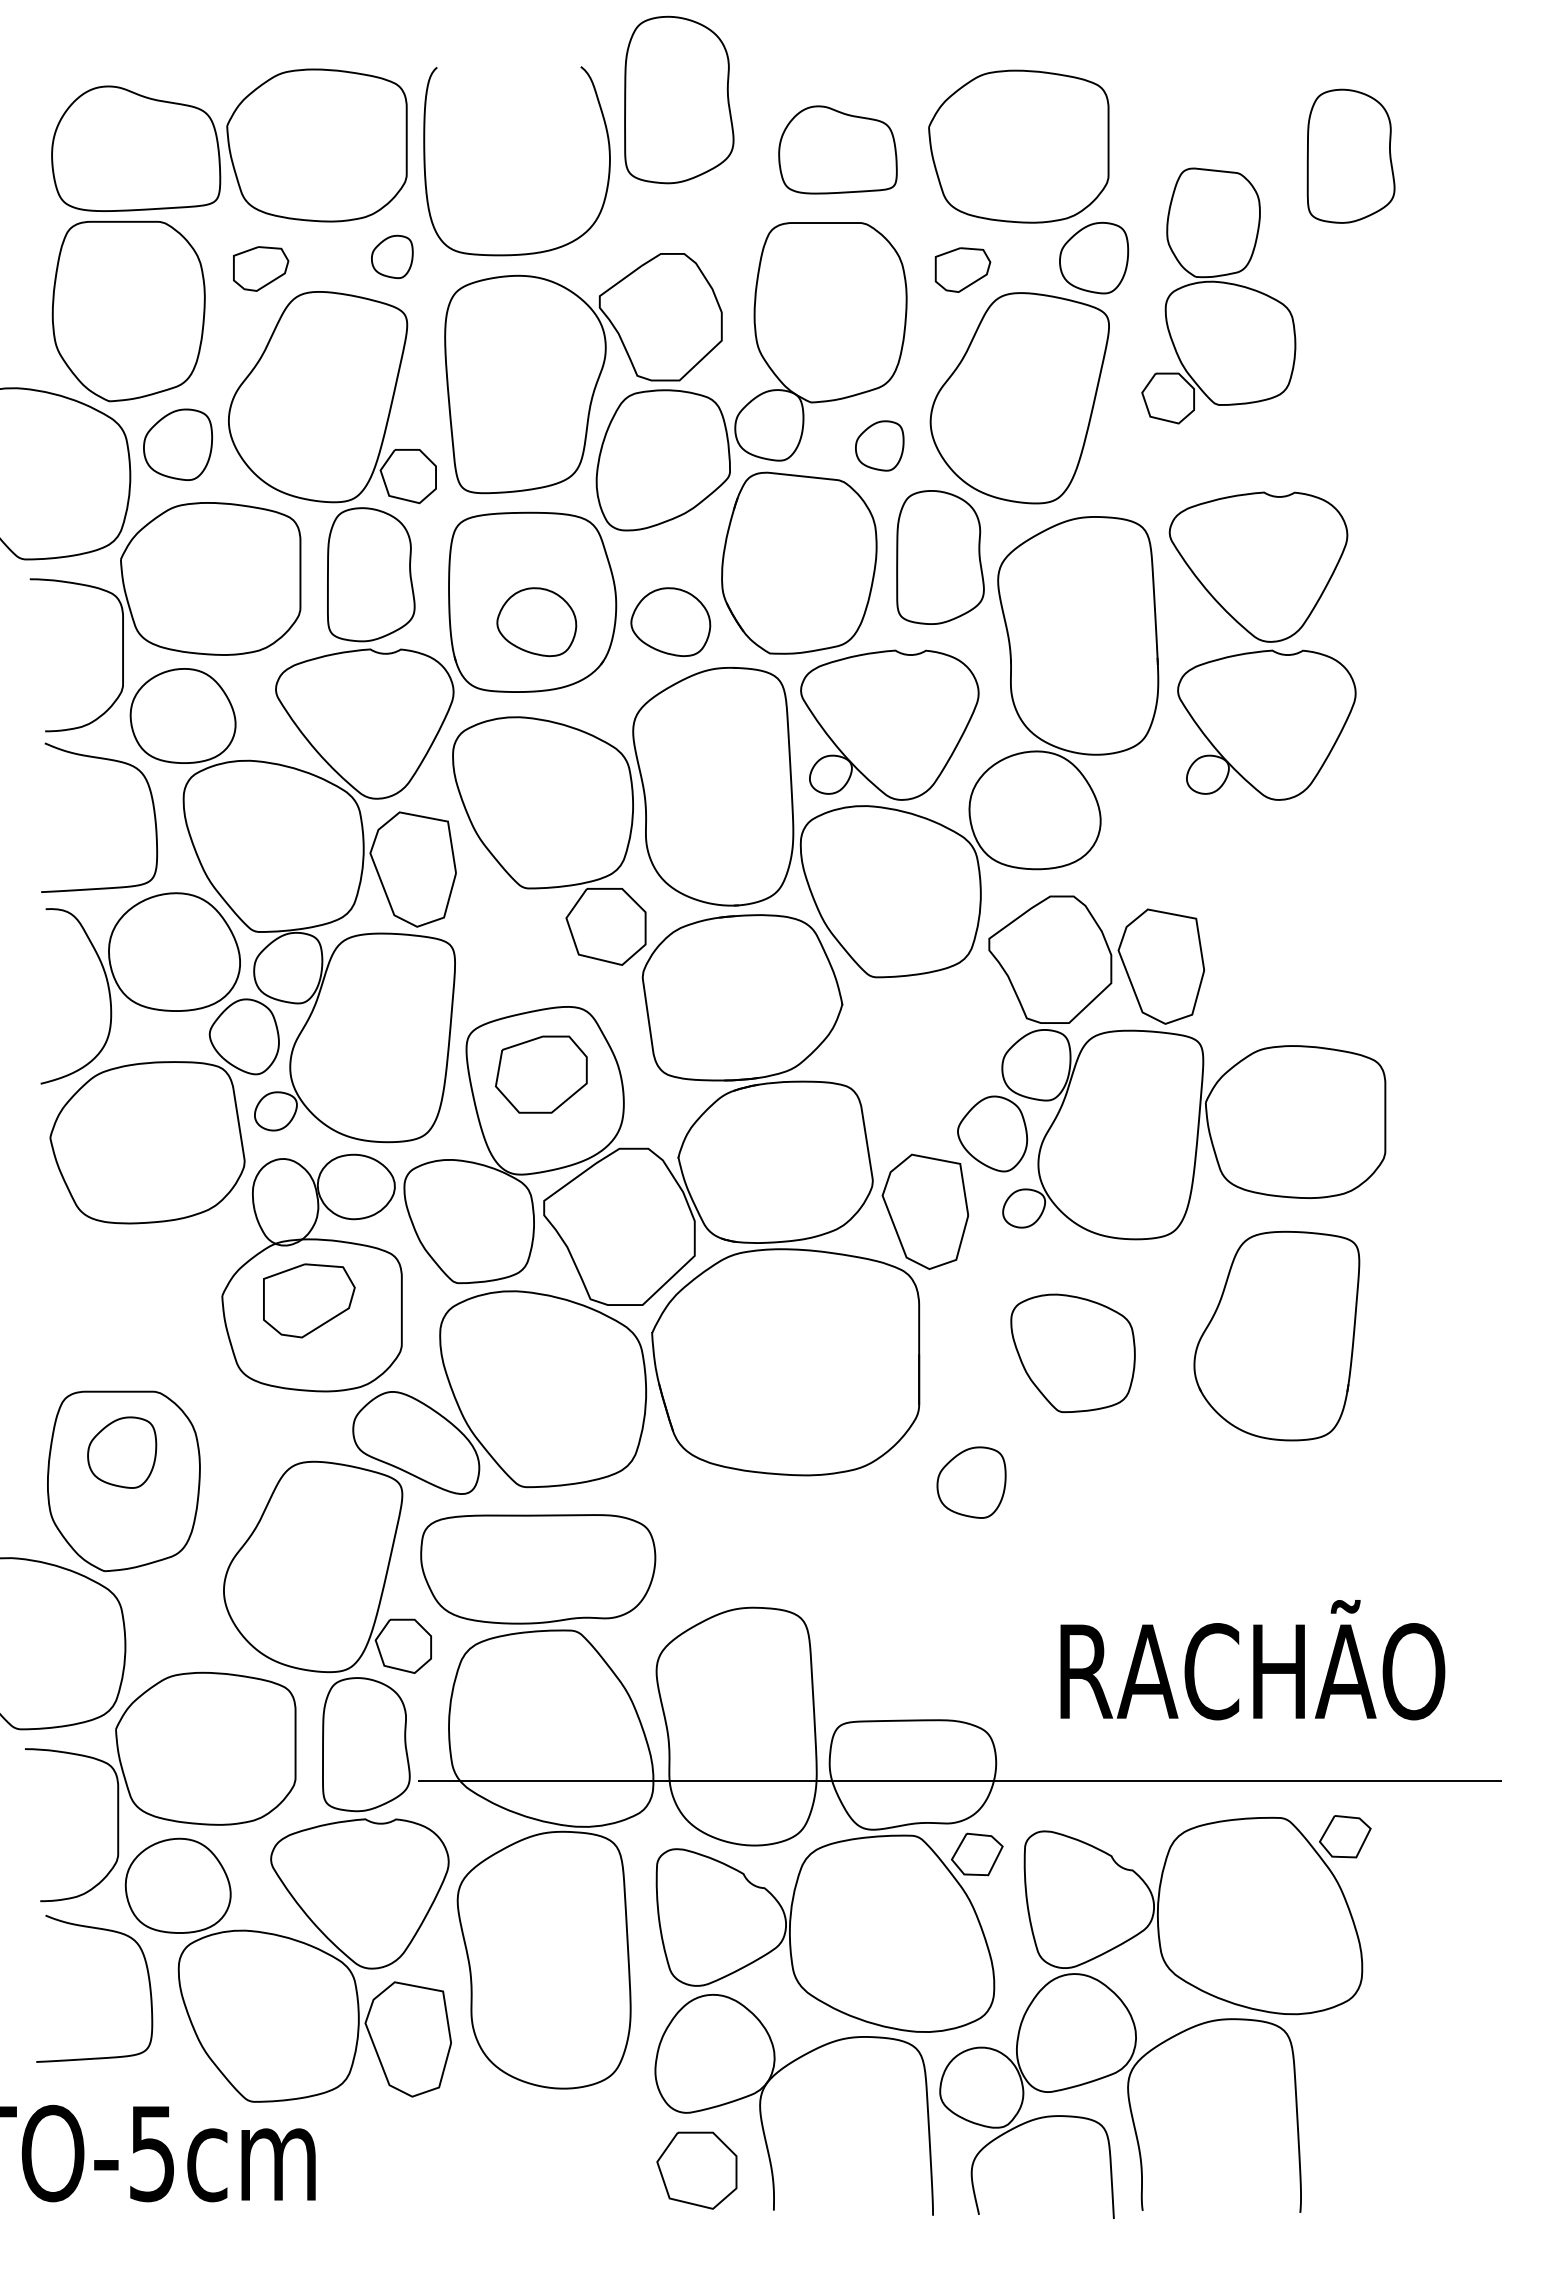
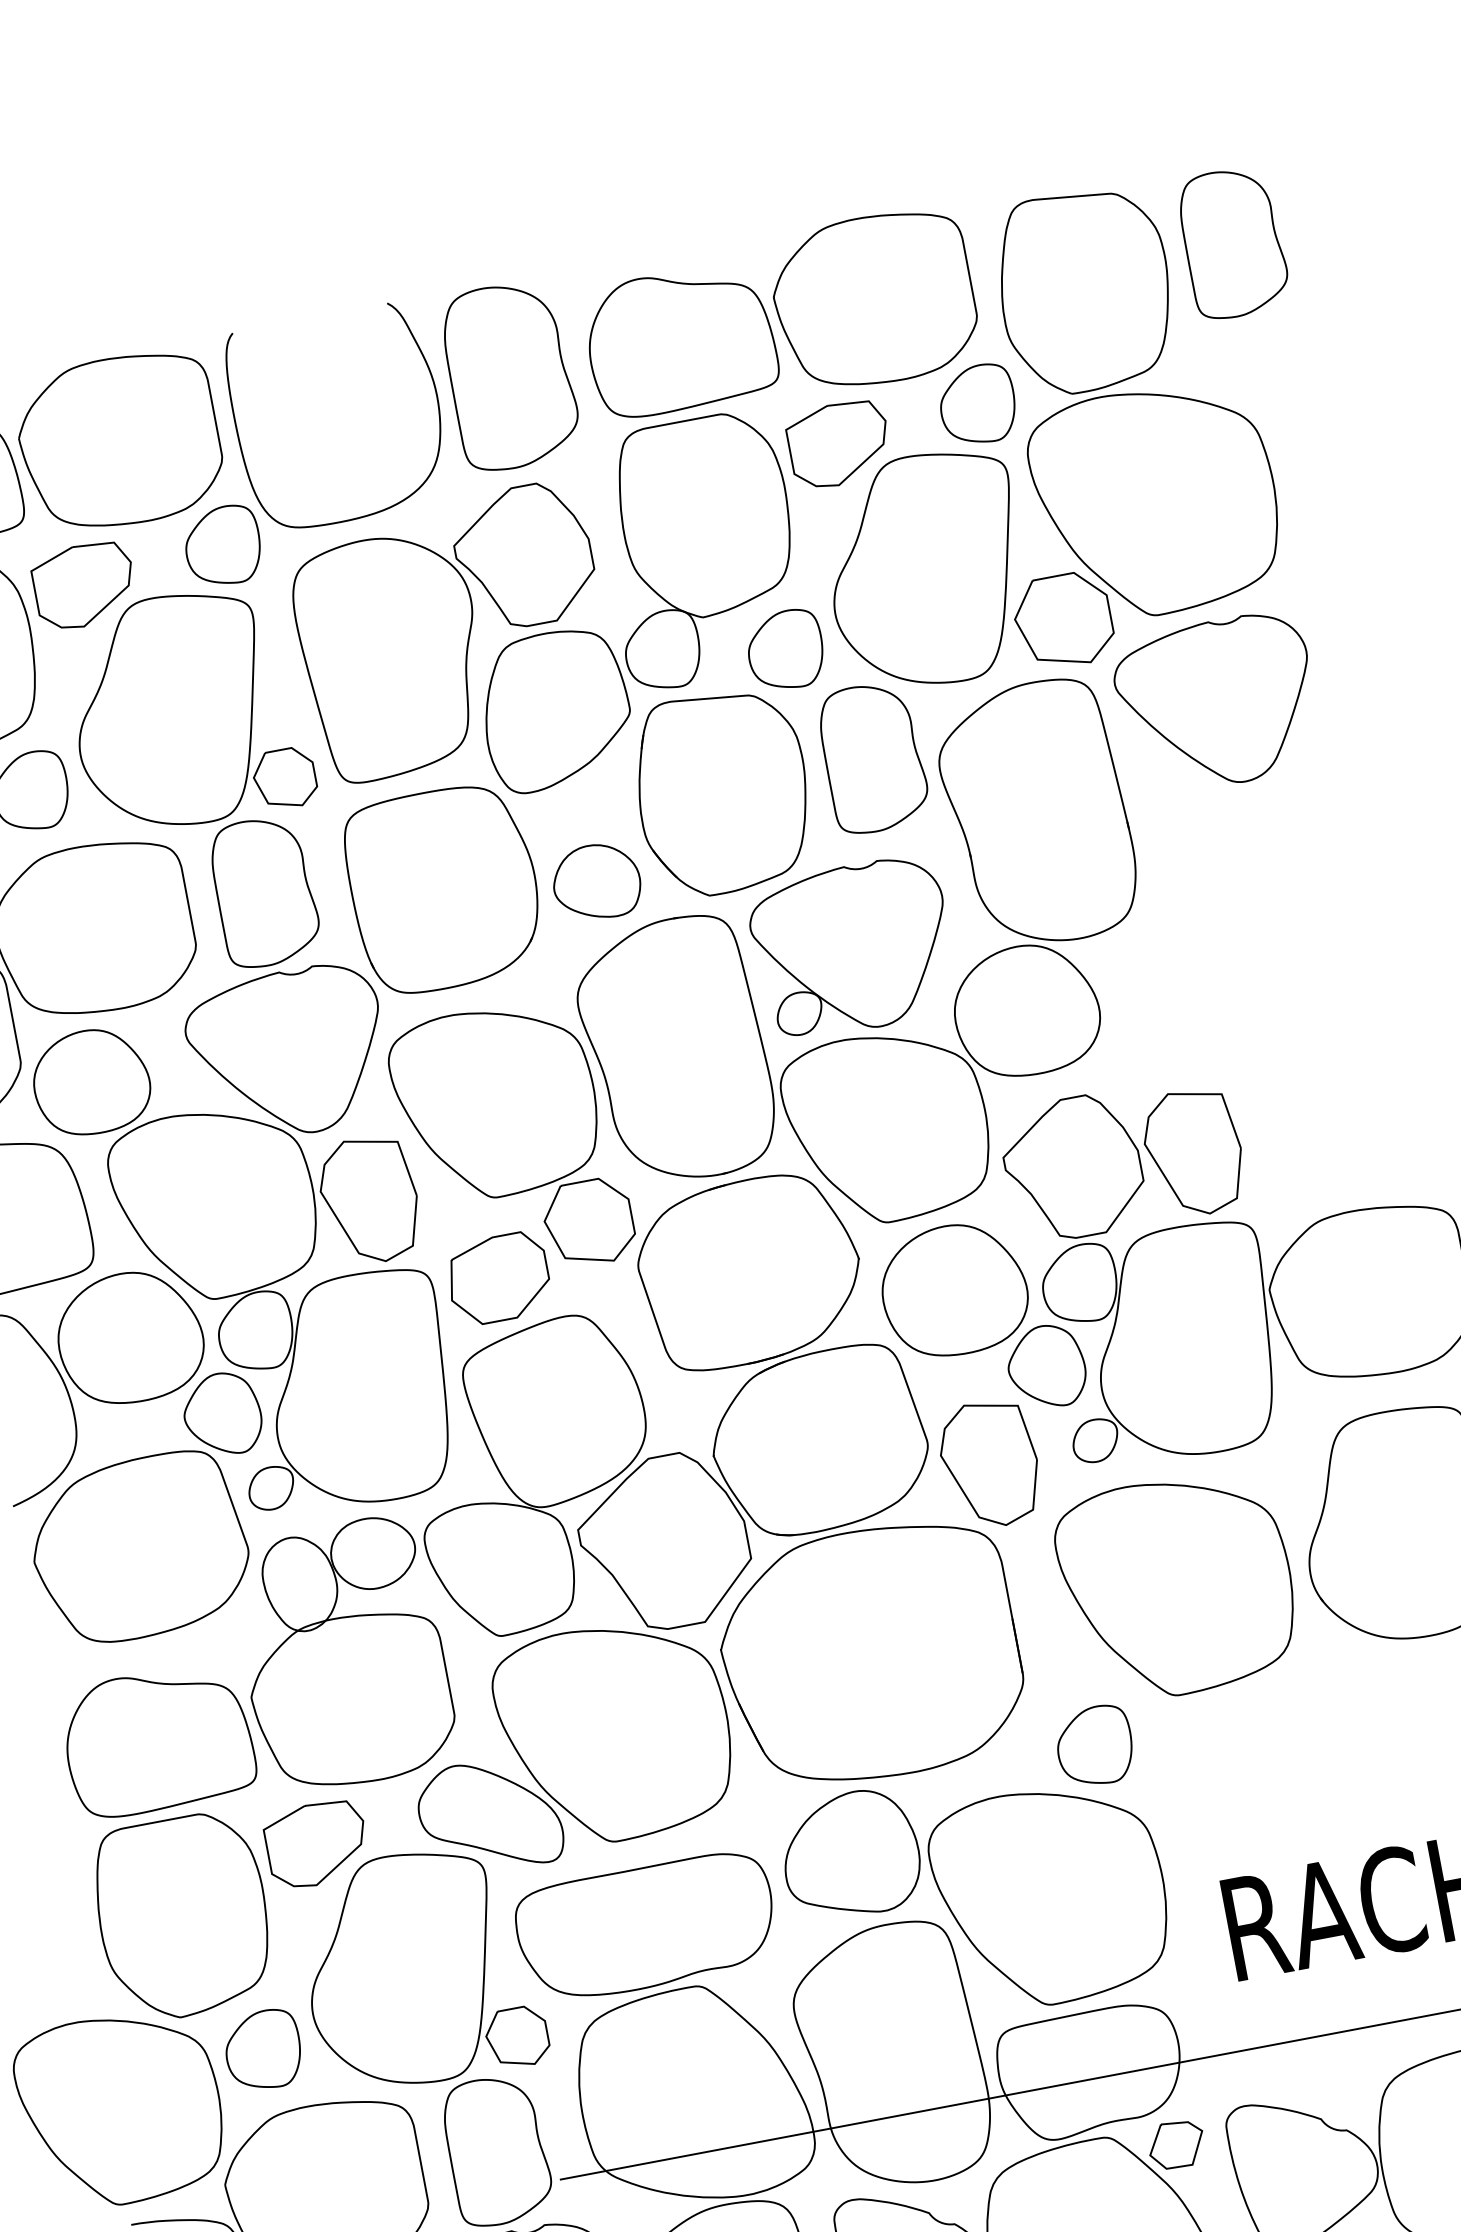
part: (679, 99) -> (510, 375), moved
part: (837, 149) -> (679, 340), size x1.43
part: (392, 256) -> (223, 545), size x1.67
part: (260, 268) -> (83, 585), size x1.67
part: (962, 269) -> (838, 443), size x1.67
part: (1218, 295) -> (1119, 419), size x1.67
part: (879, 445) -> (785, 649), size x1.43
part: (536, 622) -> (452, 909), removed
part: (1266, 724) -> (1257, 871), removed
part: (922, 1048) -> (953, 1289), added
part: (541, 1074) -> (498, 1278), moved
part: (309, 1300) -> (317, 1843), moved
part: (131, 1318) -> (158, 1740), added
part: (1072, 1353) -> (1177, 1586), size x1.67
part: (122, 1452) -> (263, 2050), moved
part: (840, 1594) -> (976, 1893), added

